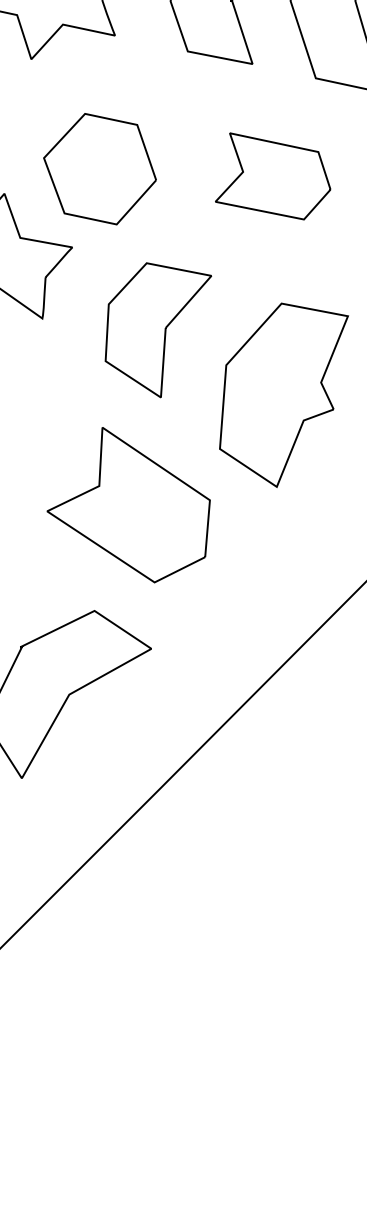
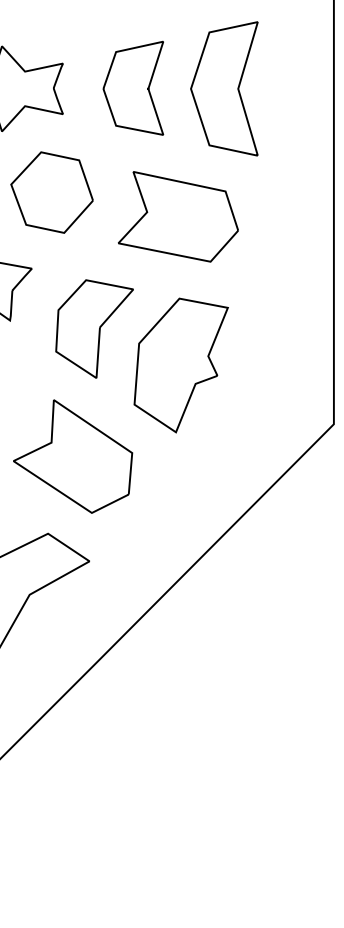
part: (99, 169) -> (51, 192), moved
part: (272, 175) -> (177, 216), size x1.43
part: (282, 395) -> (180, 365), moved

